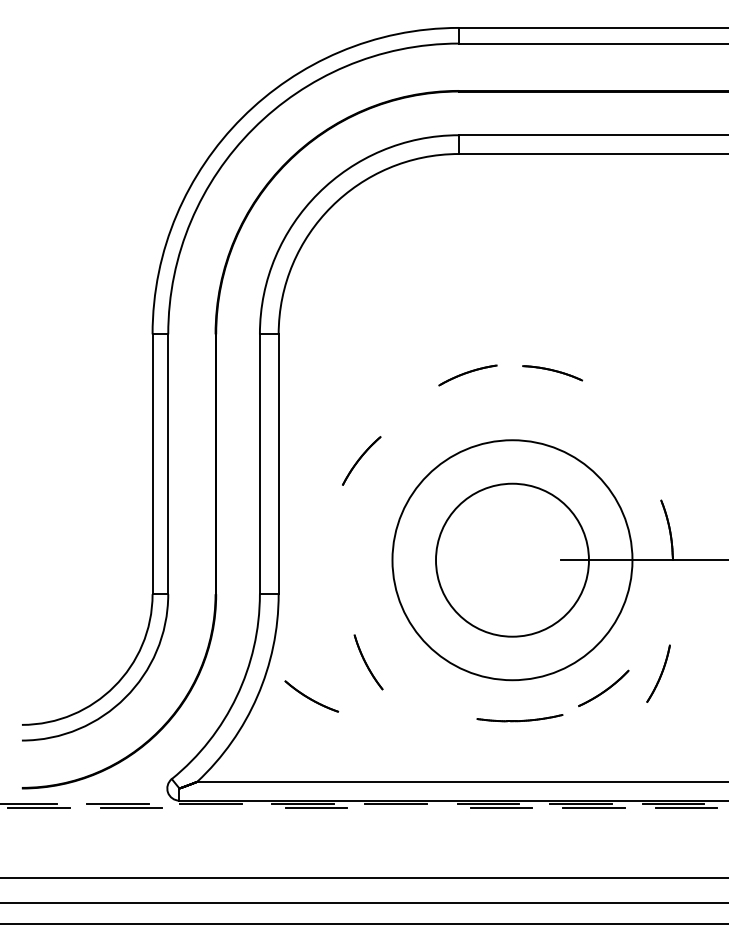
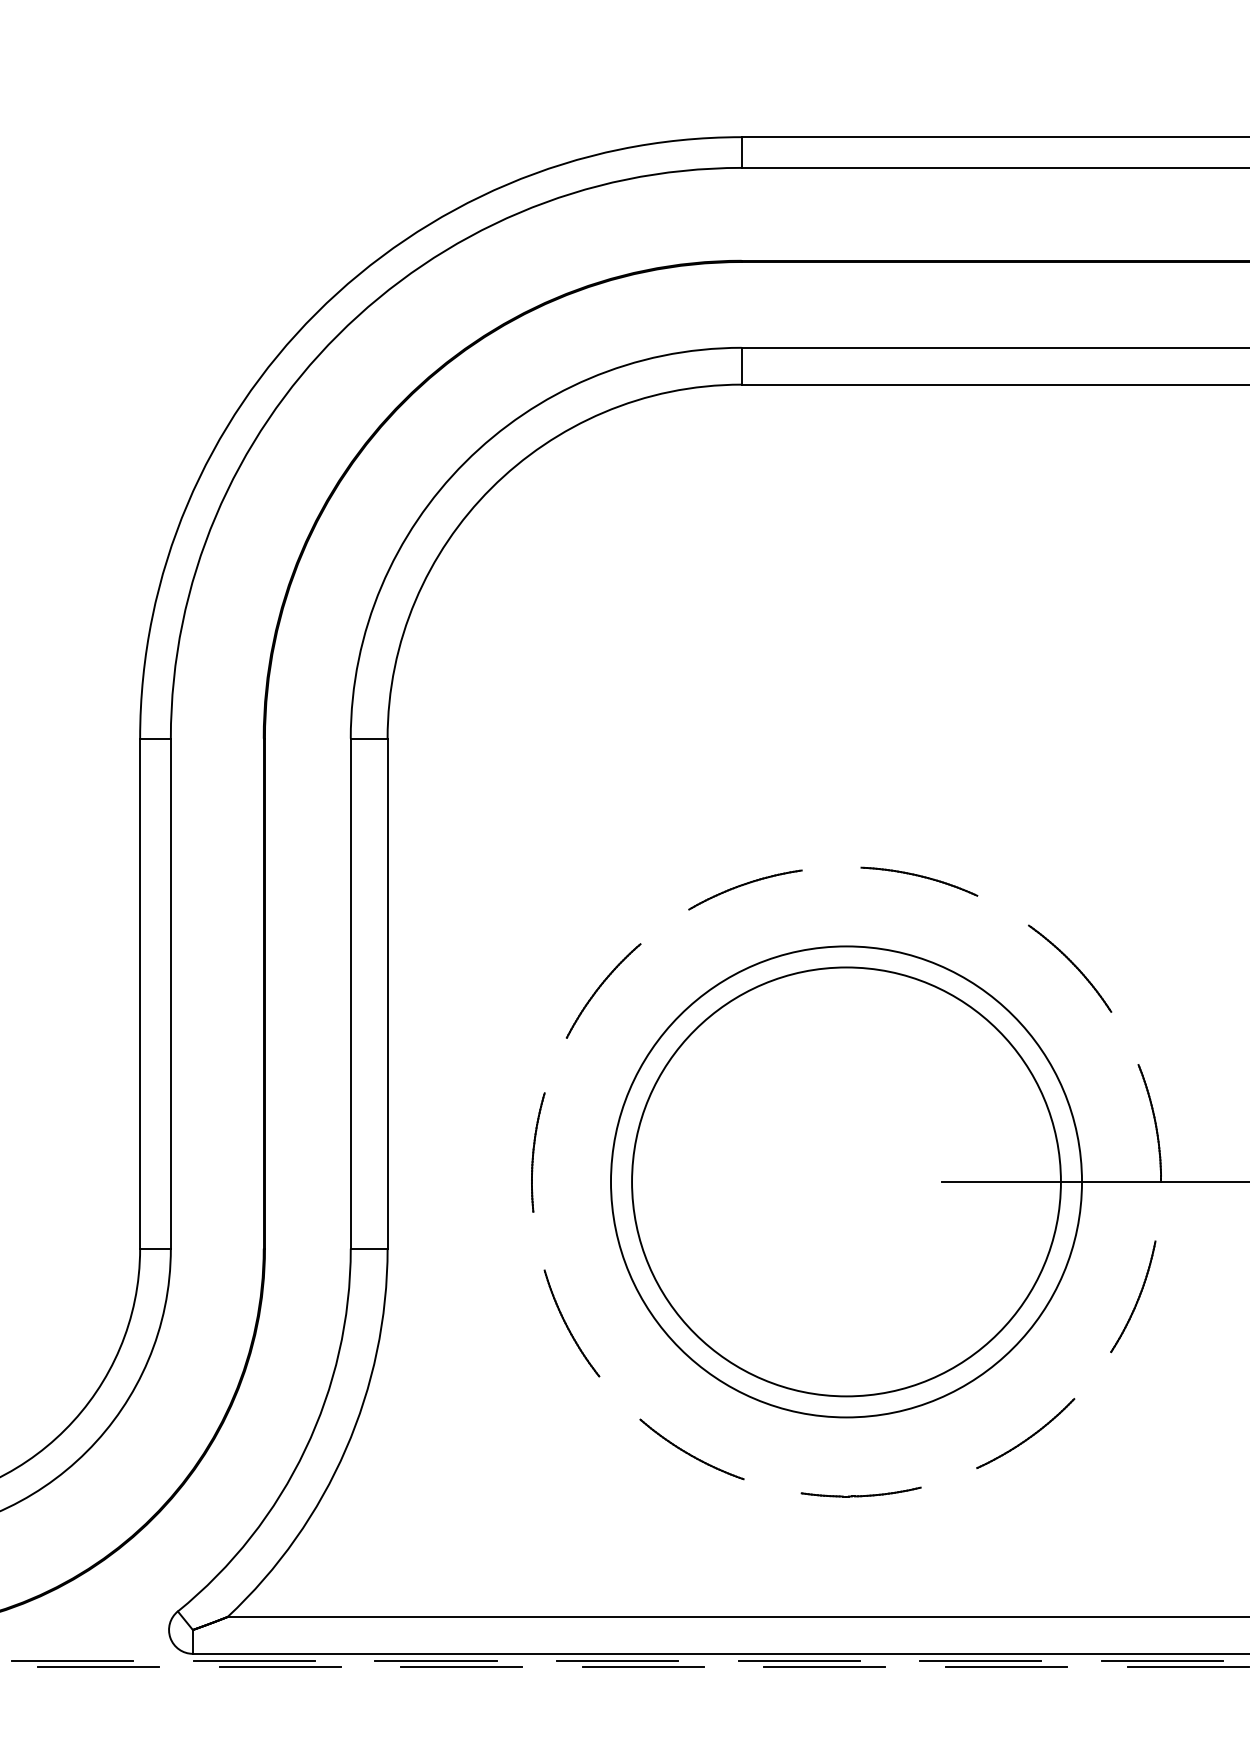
part: (552, 373) -> (919, 882), moved
part: (467, 375) -> (744, 890), moved
part: (626, 451) -> (1070, 968), added
part: (361, 460) -> (603, 990), moved
part: (355, 545) -> (538, 1153), added
circle: (512, 559) -> (846, 1180), size x1.43
part: (368, 662) -> (571, 1323), moved
part: (658, 673) -> (1133, 1296), moved
part: (311, 696) -> (691, 1449), moved
part: (519, 718) -> (860, 1492), size x0.71
line: (223, 807) -> (279, 1667), added
line: (408, 807) -> (642, 1667), added

